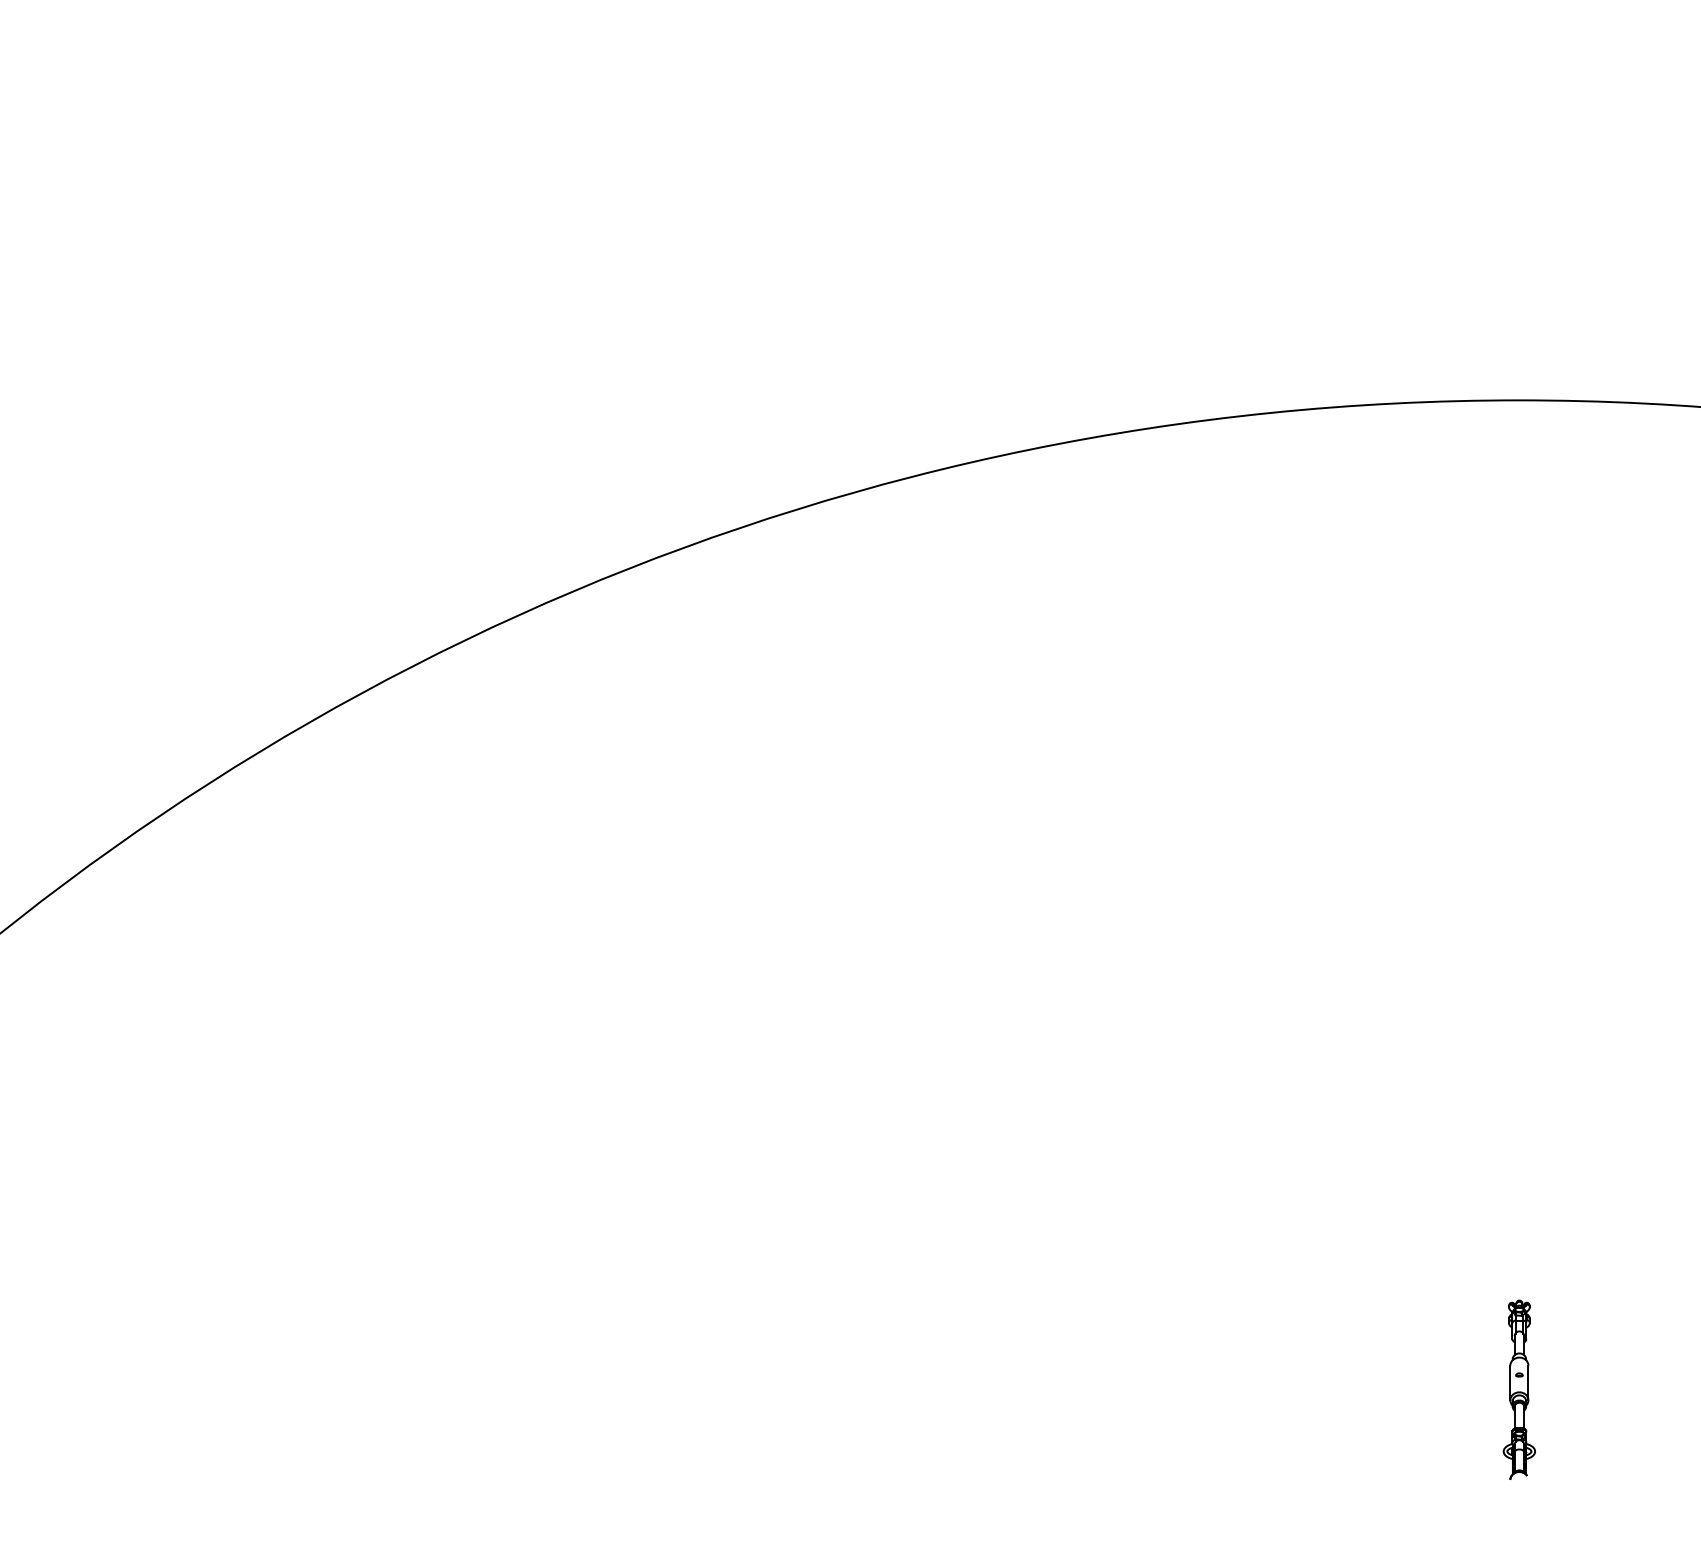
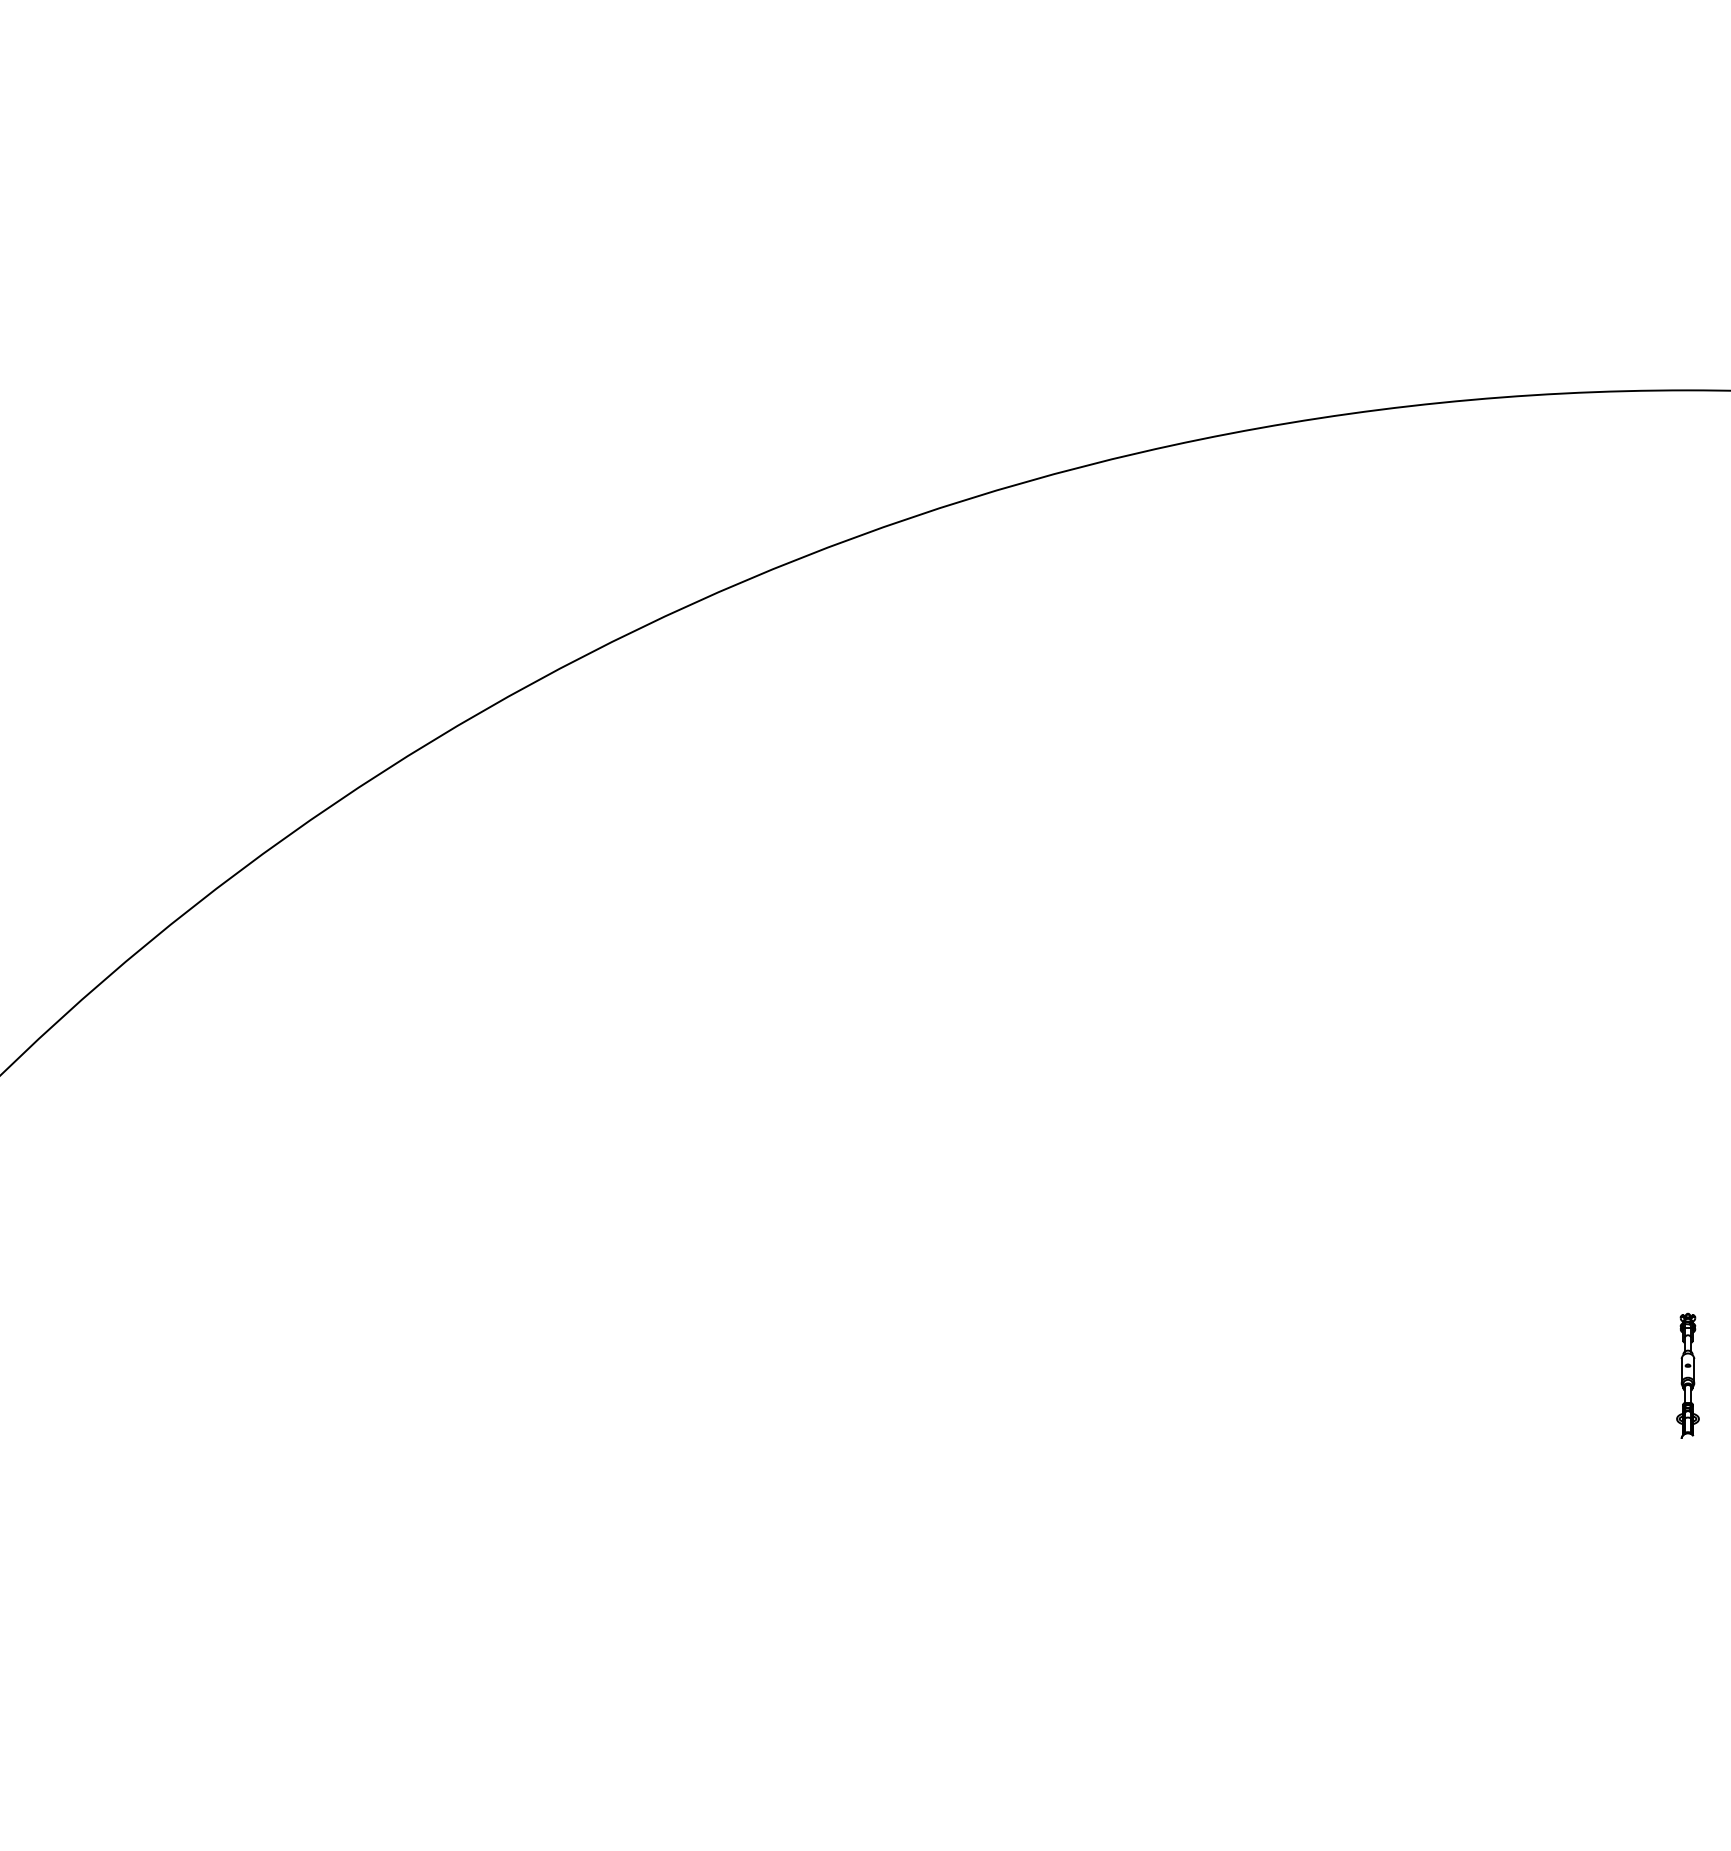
part: (1518, 1389) -> (1687, 1375), size x0.7

